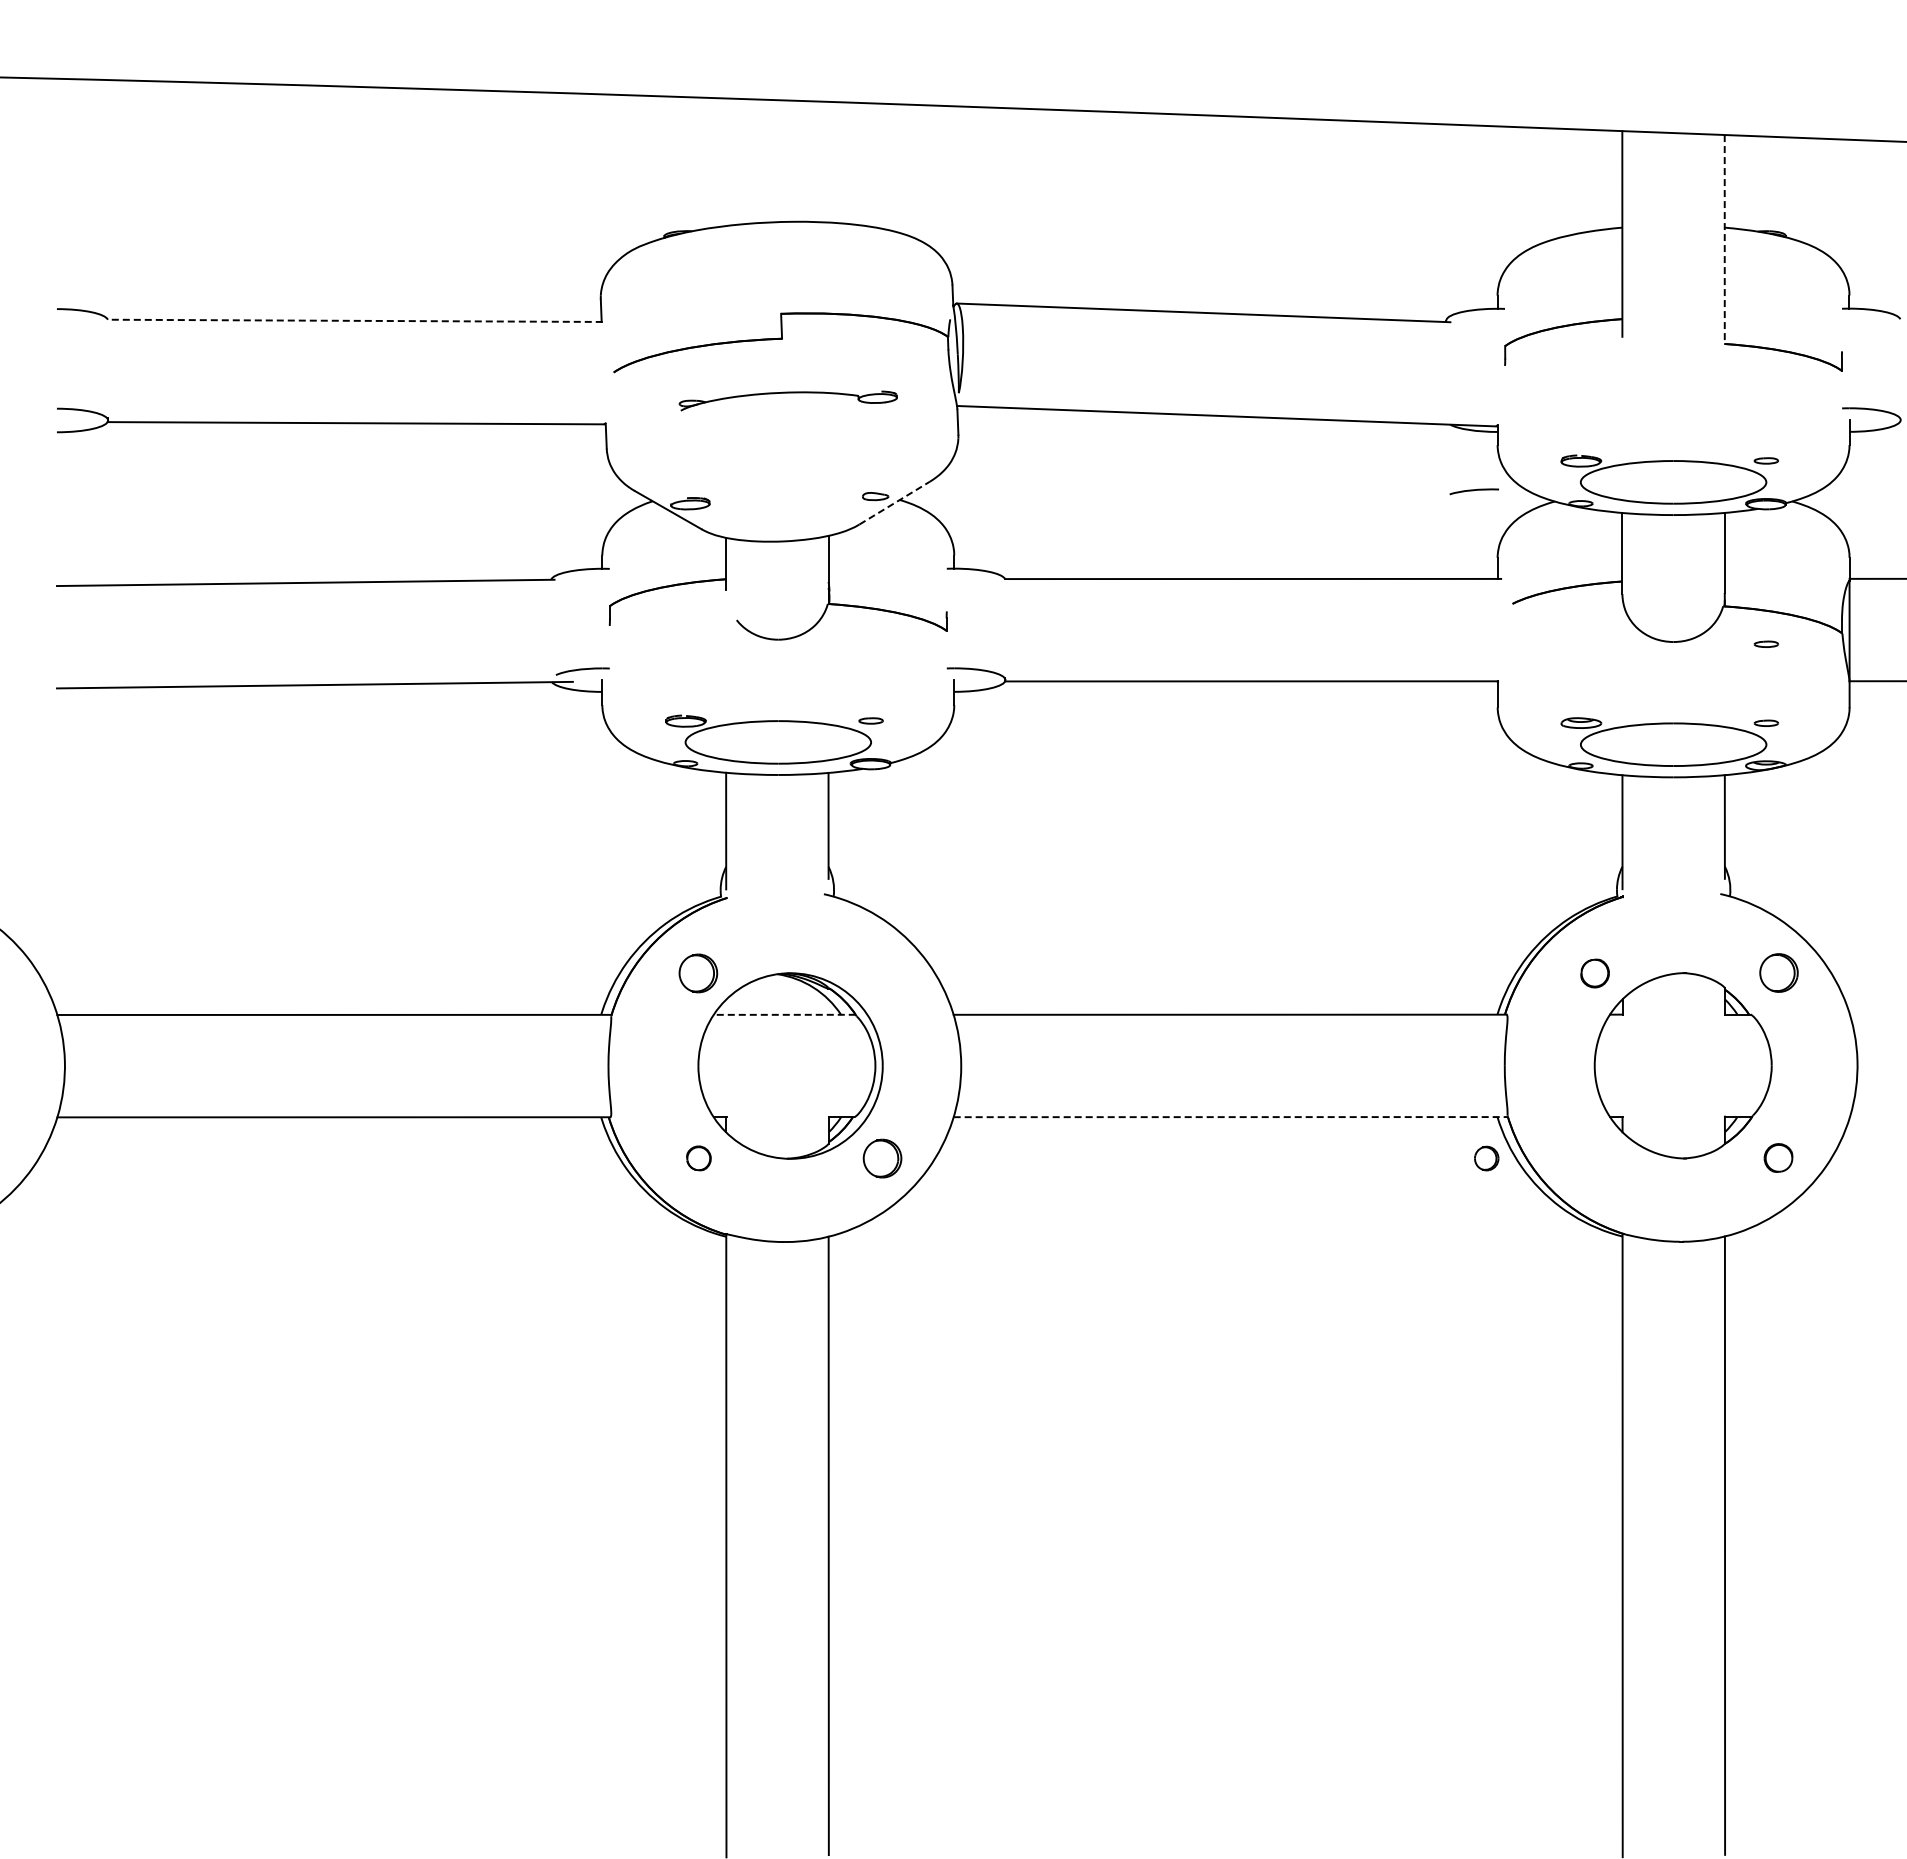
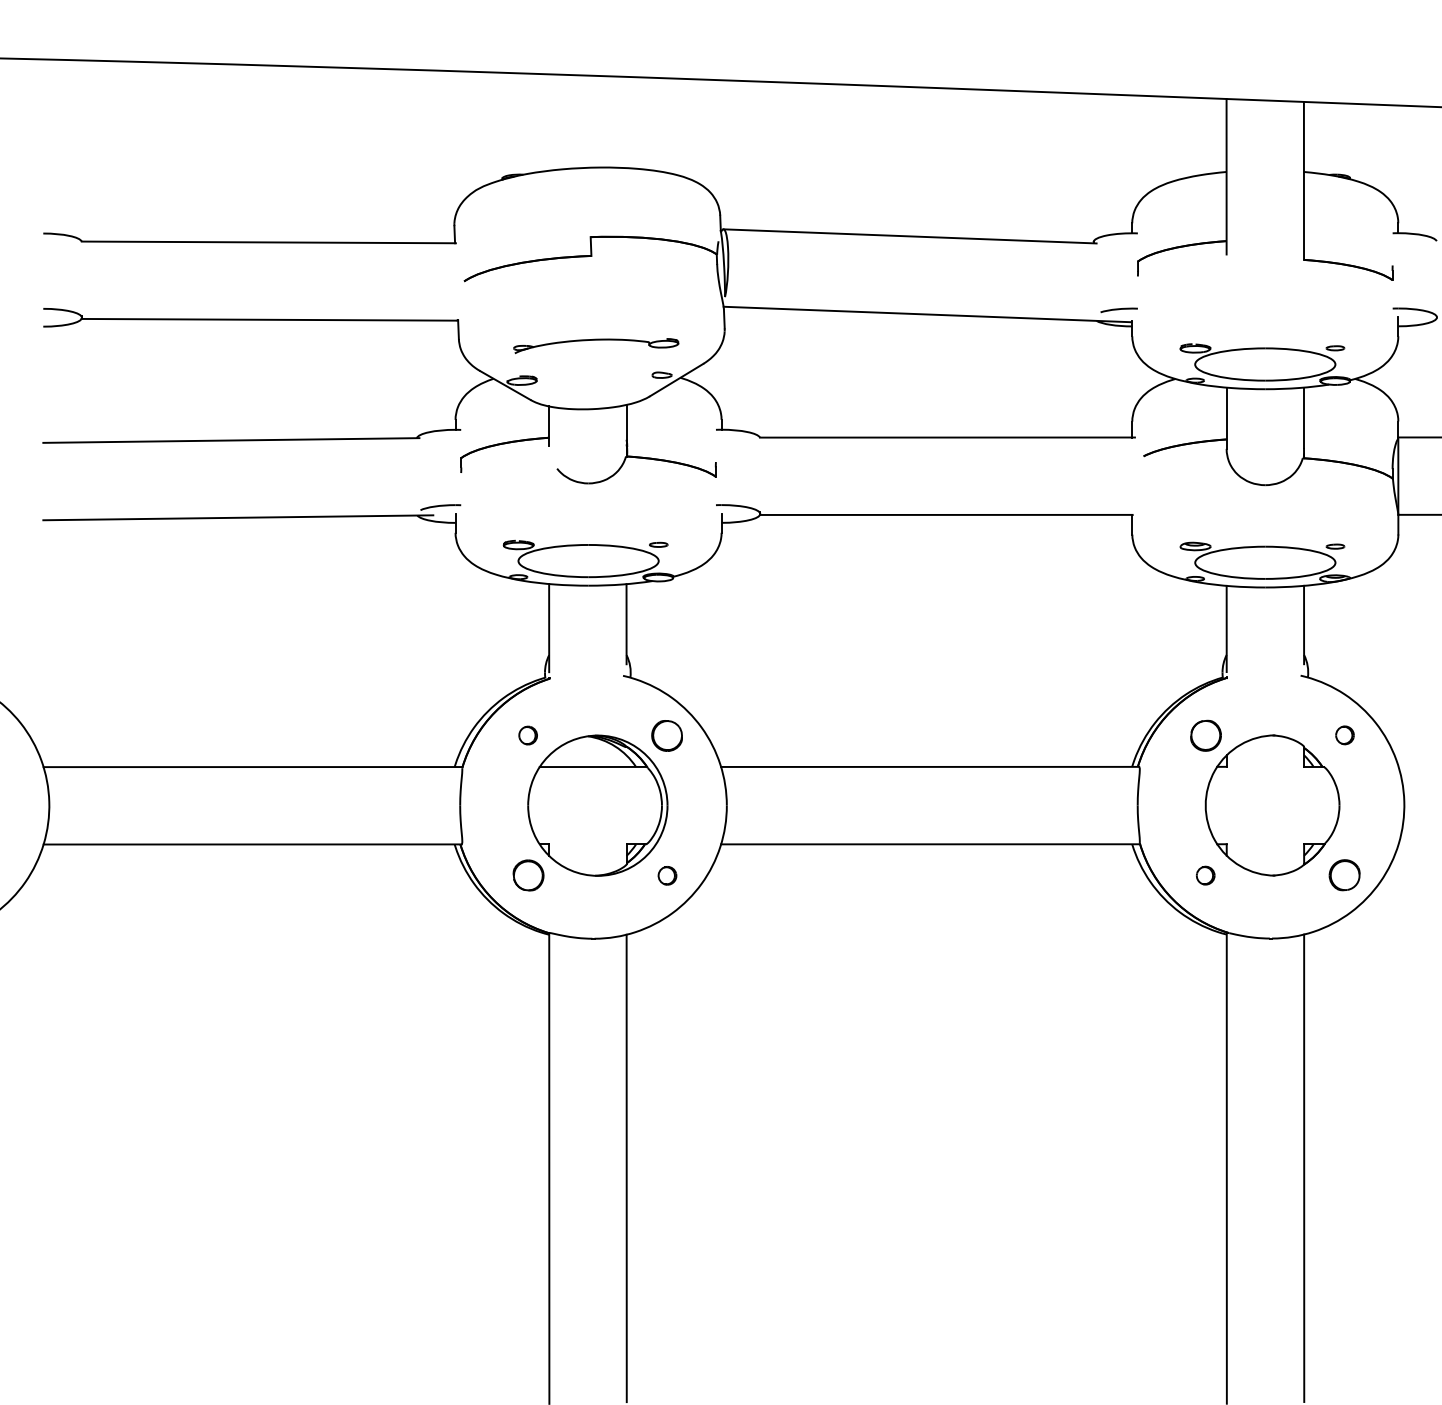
line: (1724, 240) -> (1303, 181), dashed -> solid
line: (354, 320) -> (268, 242), dashed -> solid
part: (787, 393) -> (595, 340), moved
curve: (1473, 491) -> (1118, 310), moved
line: (895, 502) -> (677, 379), dashed -> solid
part: (1766, 643) -> (1335, 486), removed
part: (698, 972) -> (528, 735), size x0.62
part: (1778, 972) -> (1344, 735), size x0.62
part: (881, 973) -> (666, 735), added
part: (1594, 973) -> (1205, 735), size x1.43
line: (784, 1014) -> (593, 766), dashed -> solid
line: (1231, 1117) -> (931, 844), dashed -> solid
part: (1778, 1157) -> (1344, 874), size x1.43
part: (698, 1158) -> (528, 875), size x1.67
part: (882, 1158) -> (667, 875), size x0.62
part: (1486, 1158) -> (1205, 875), moved

